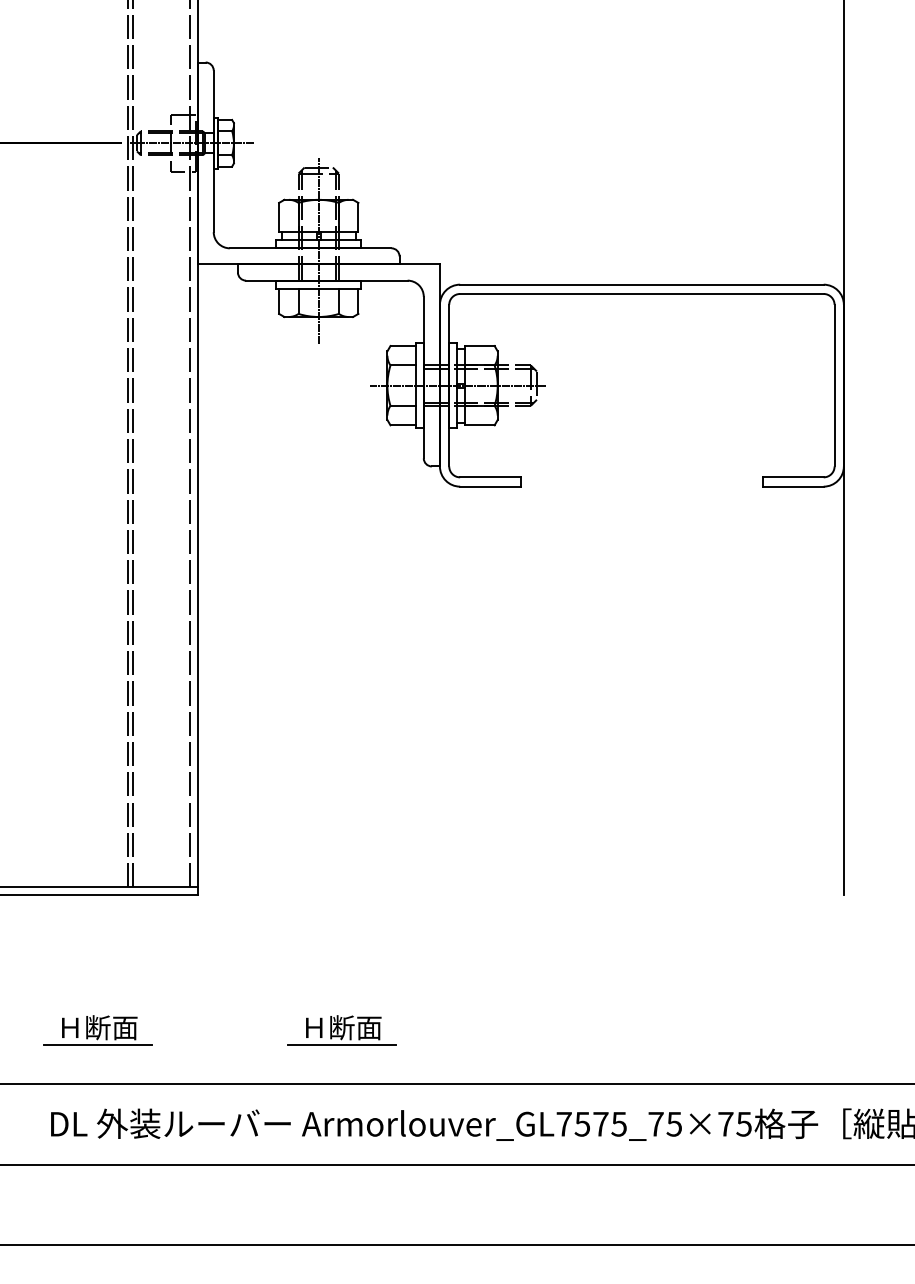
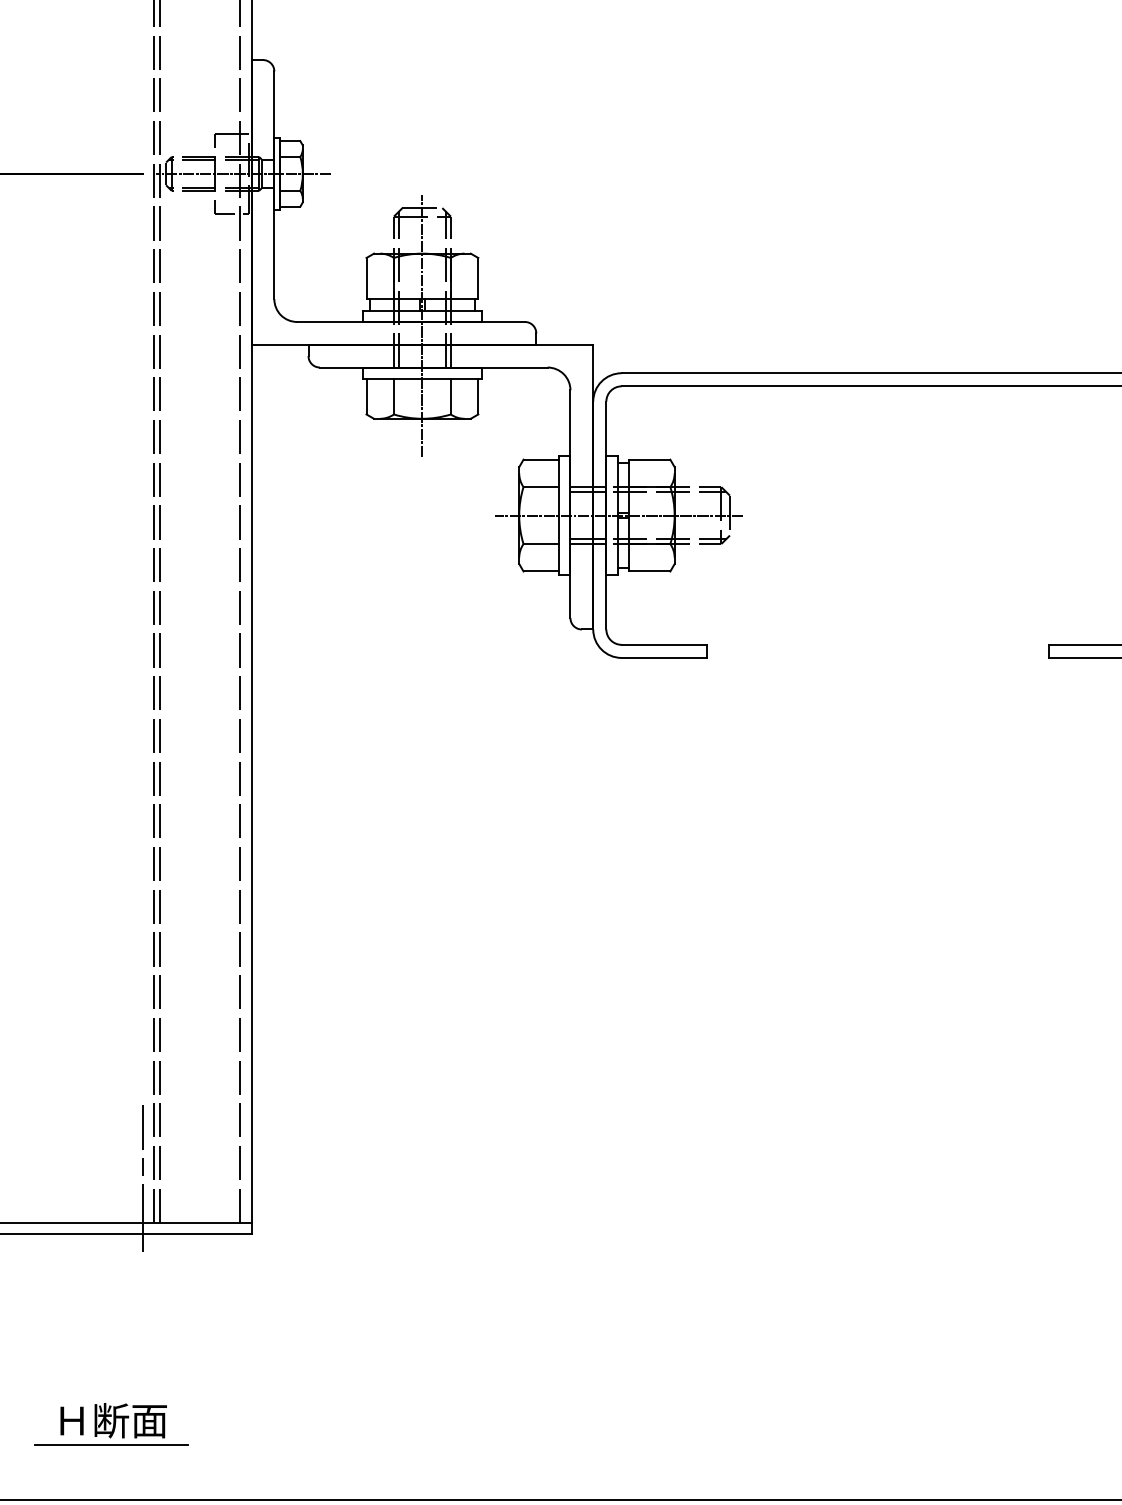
line: (120, 855) -> (142, 1177), added
part: (341, 1030) -> (454, 1424), removed

